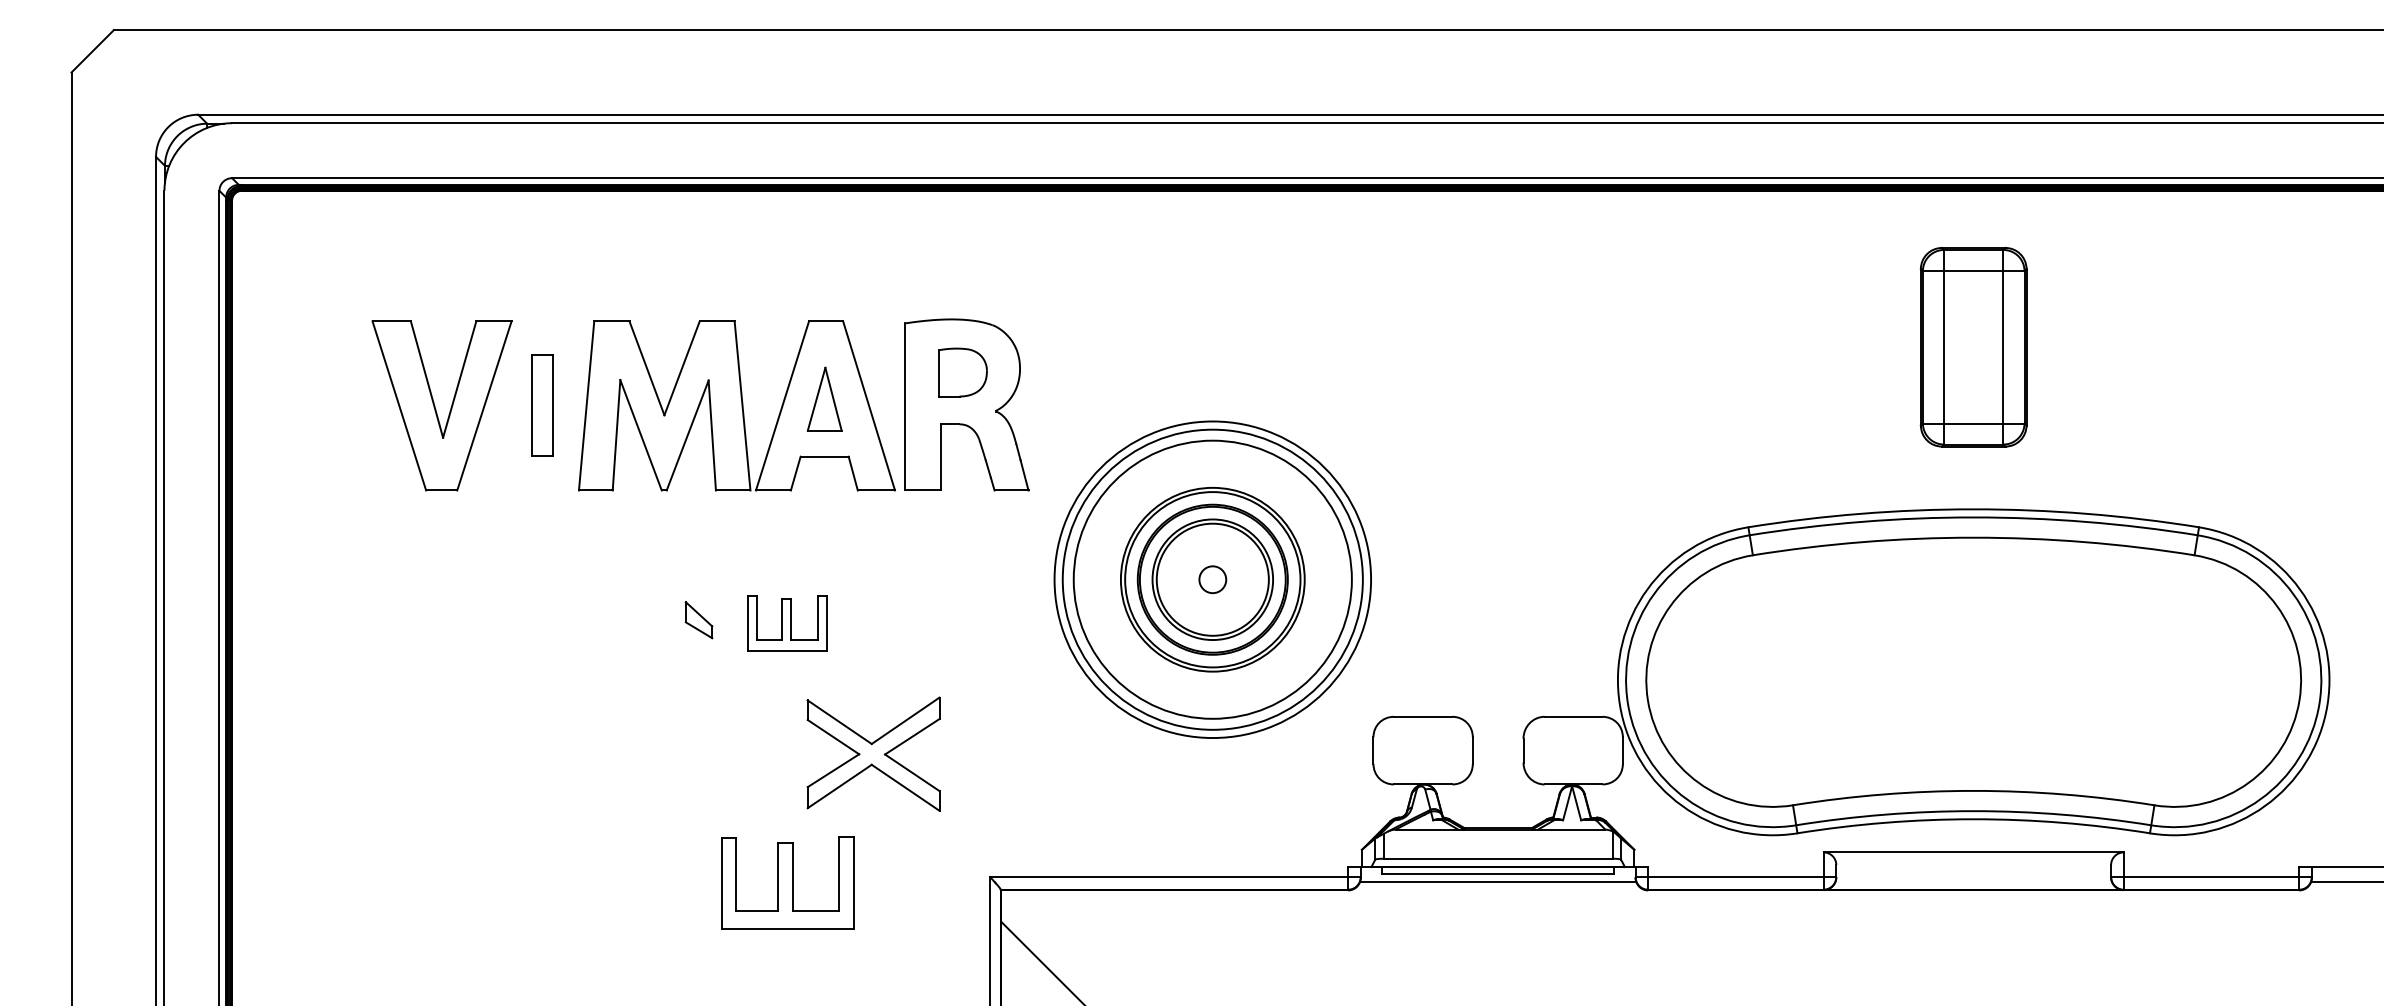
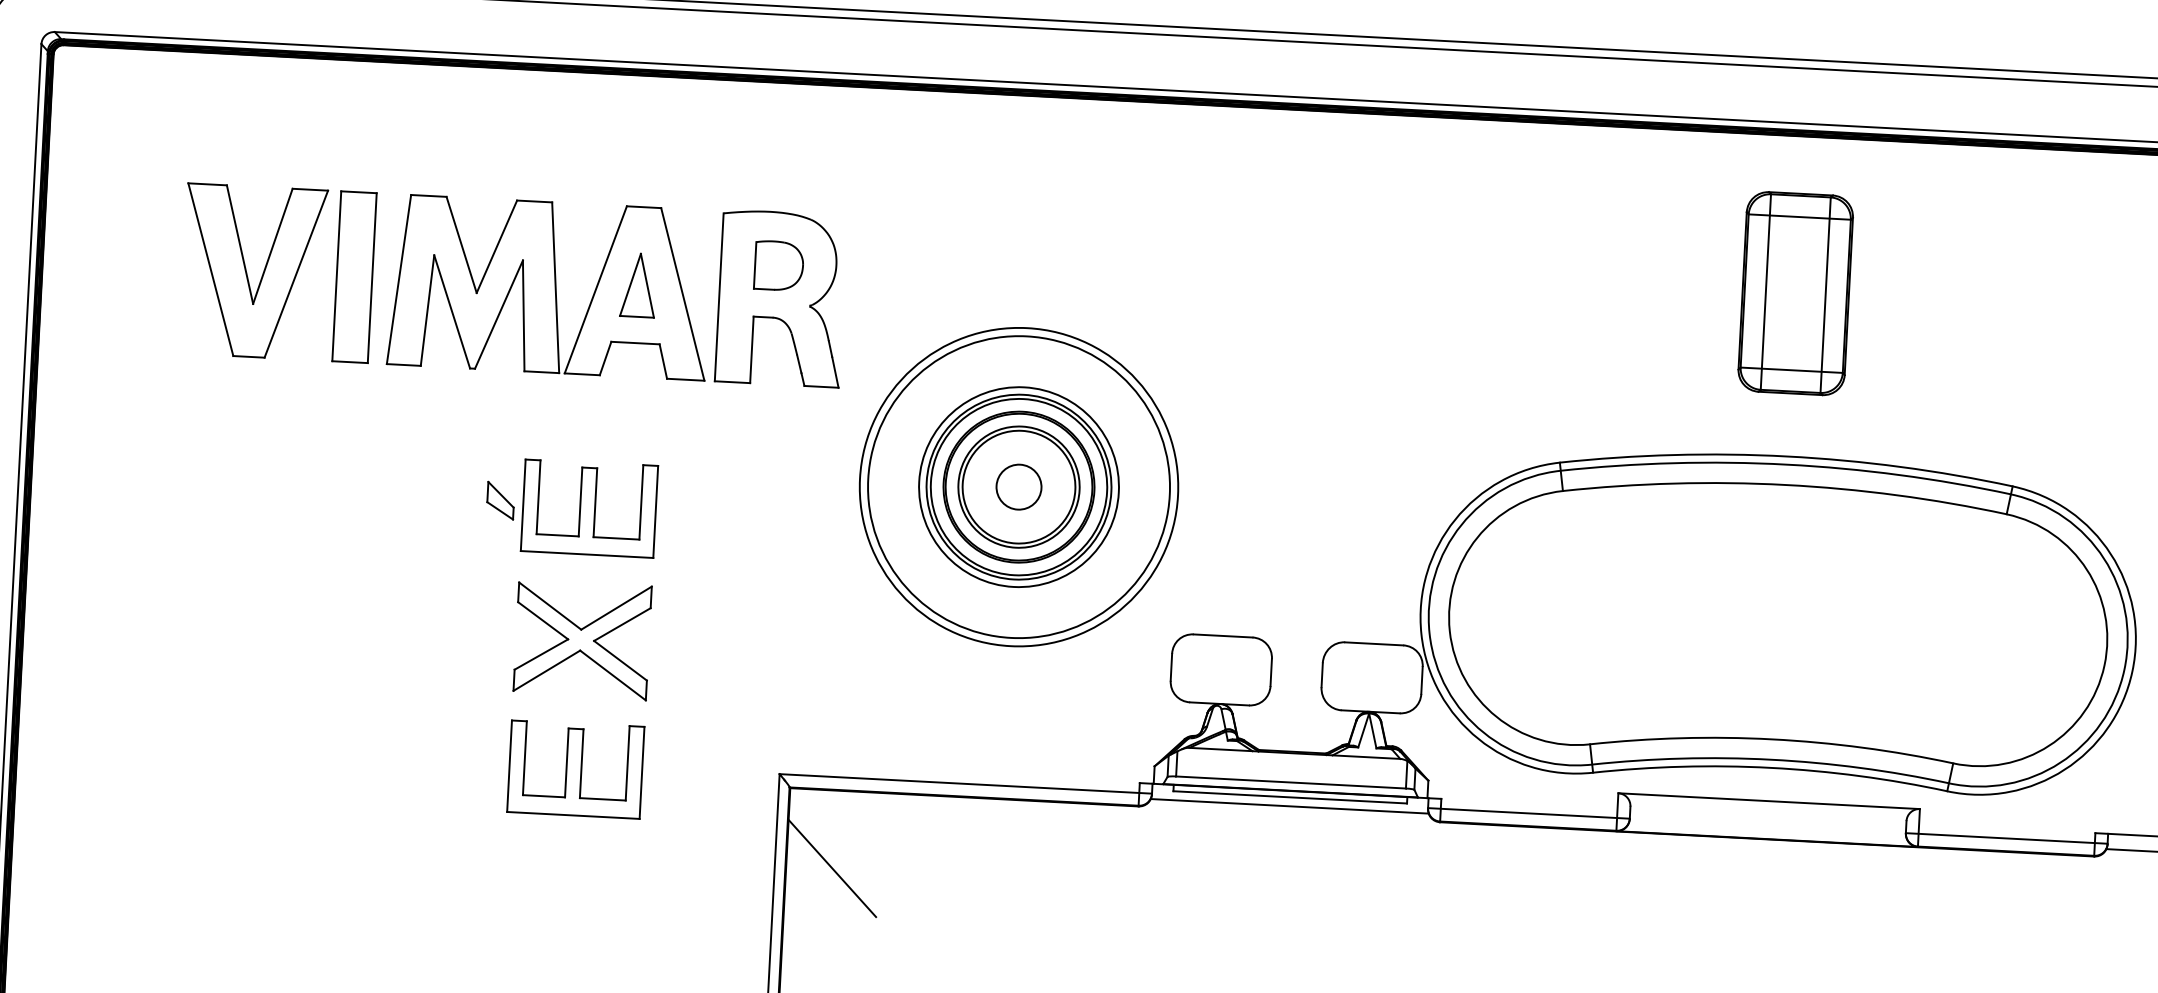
part: (542, 405) -> (354, 276), size x1.67
circle: (1212, 579) -> (1018, 486), size x0.71
circle: (1212, 579) -> (1018, 486), size x1.67
part: (787, 622) -> (589, 507), size x1.67
part: (873, 753) -> (582, 639), moved

